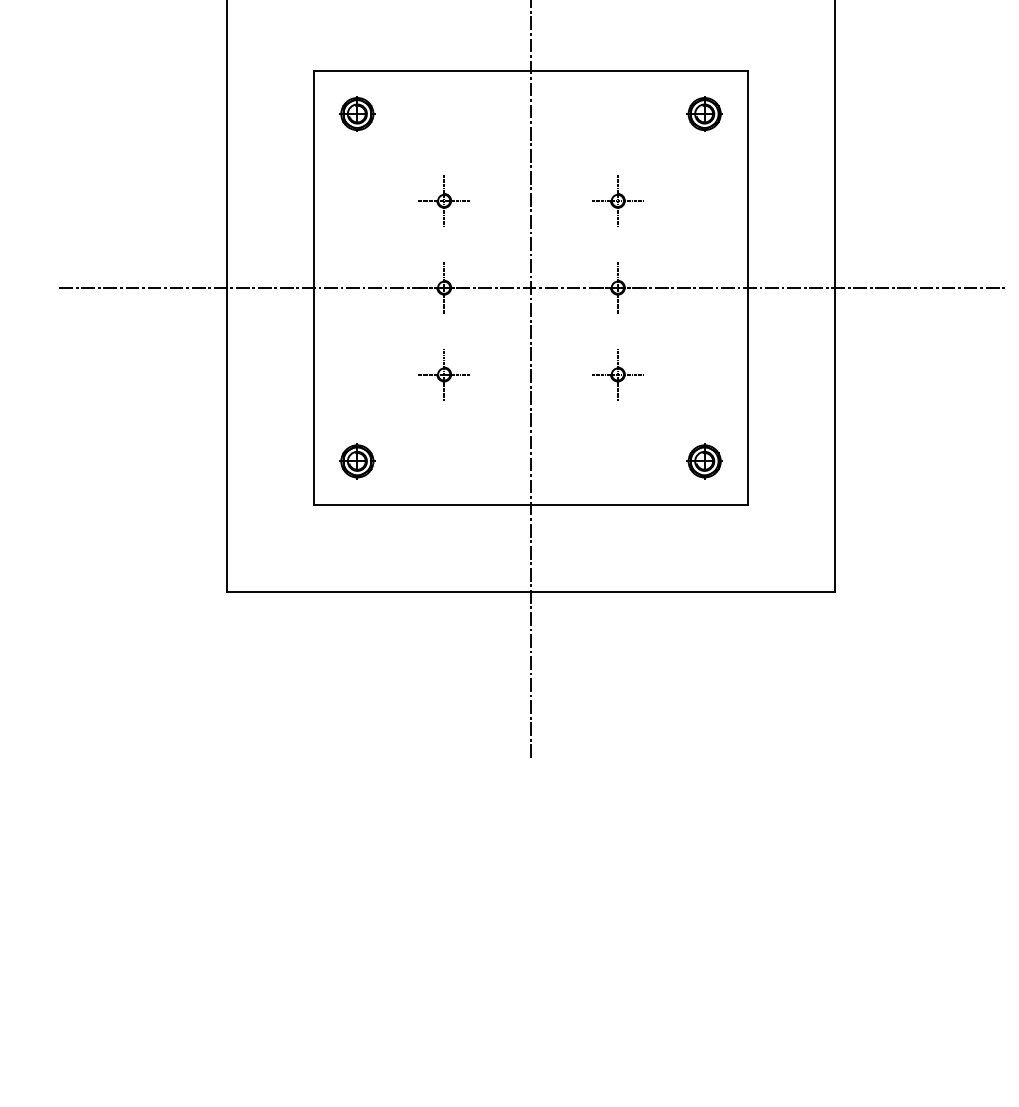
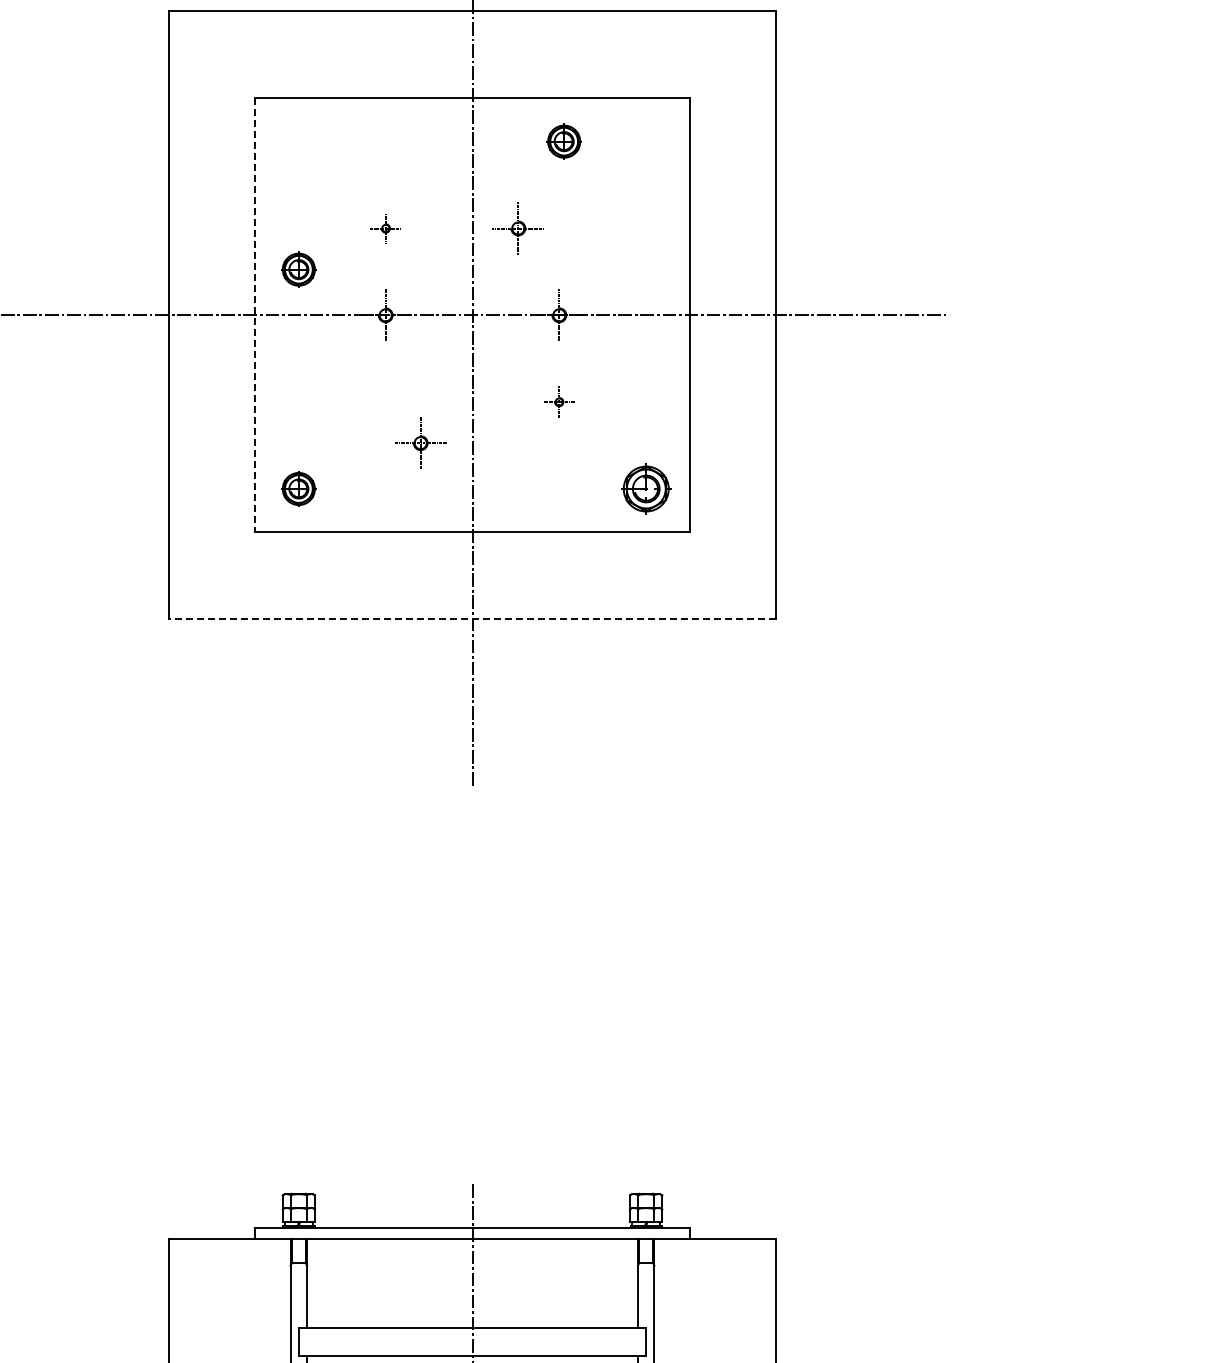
part: (357, 113) -> (298, 269), moved
part: (704, 113) -> (563, 141), moved
part: (444, 200) -> (385, 228), size x0.6
part: (617, 200) -> (517, 228), moved
line: (314, 287) -> (255, 315), solid -> dashed
part: (444, 373) -> (420, 442), moved
part: (617, 373) -> (558, 401), size x0.6
part: (704, 460) -> (645, 488), size x1.4
line: (531, 591) -> (472, 619), solid -> dashed

